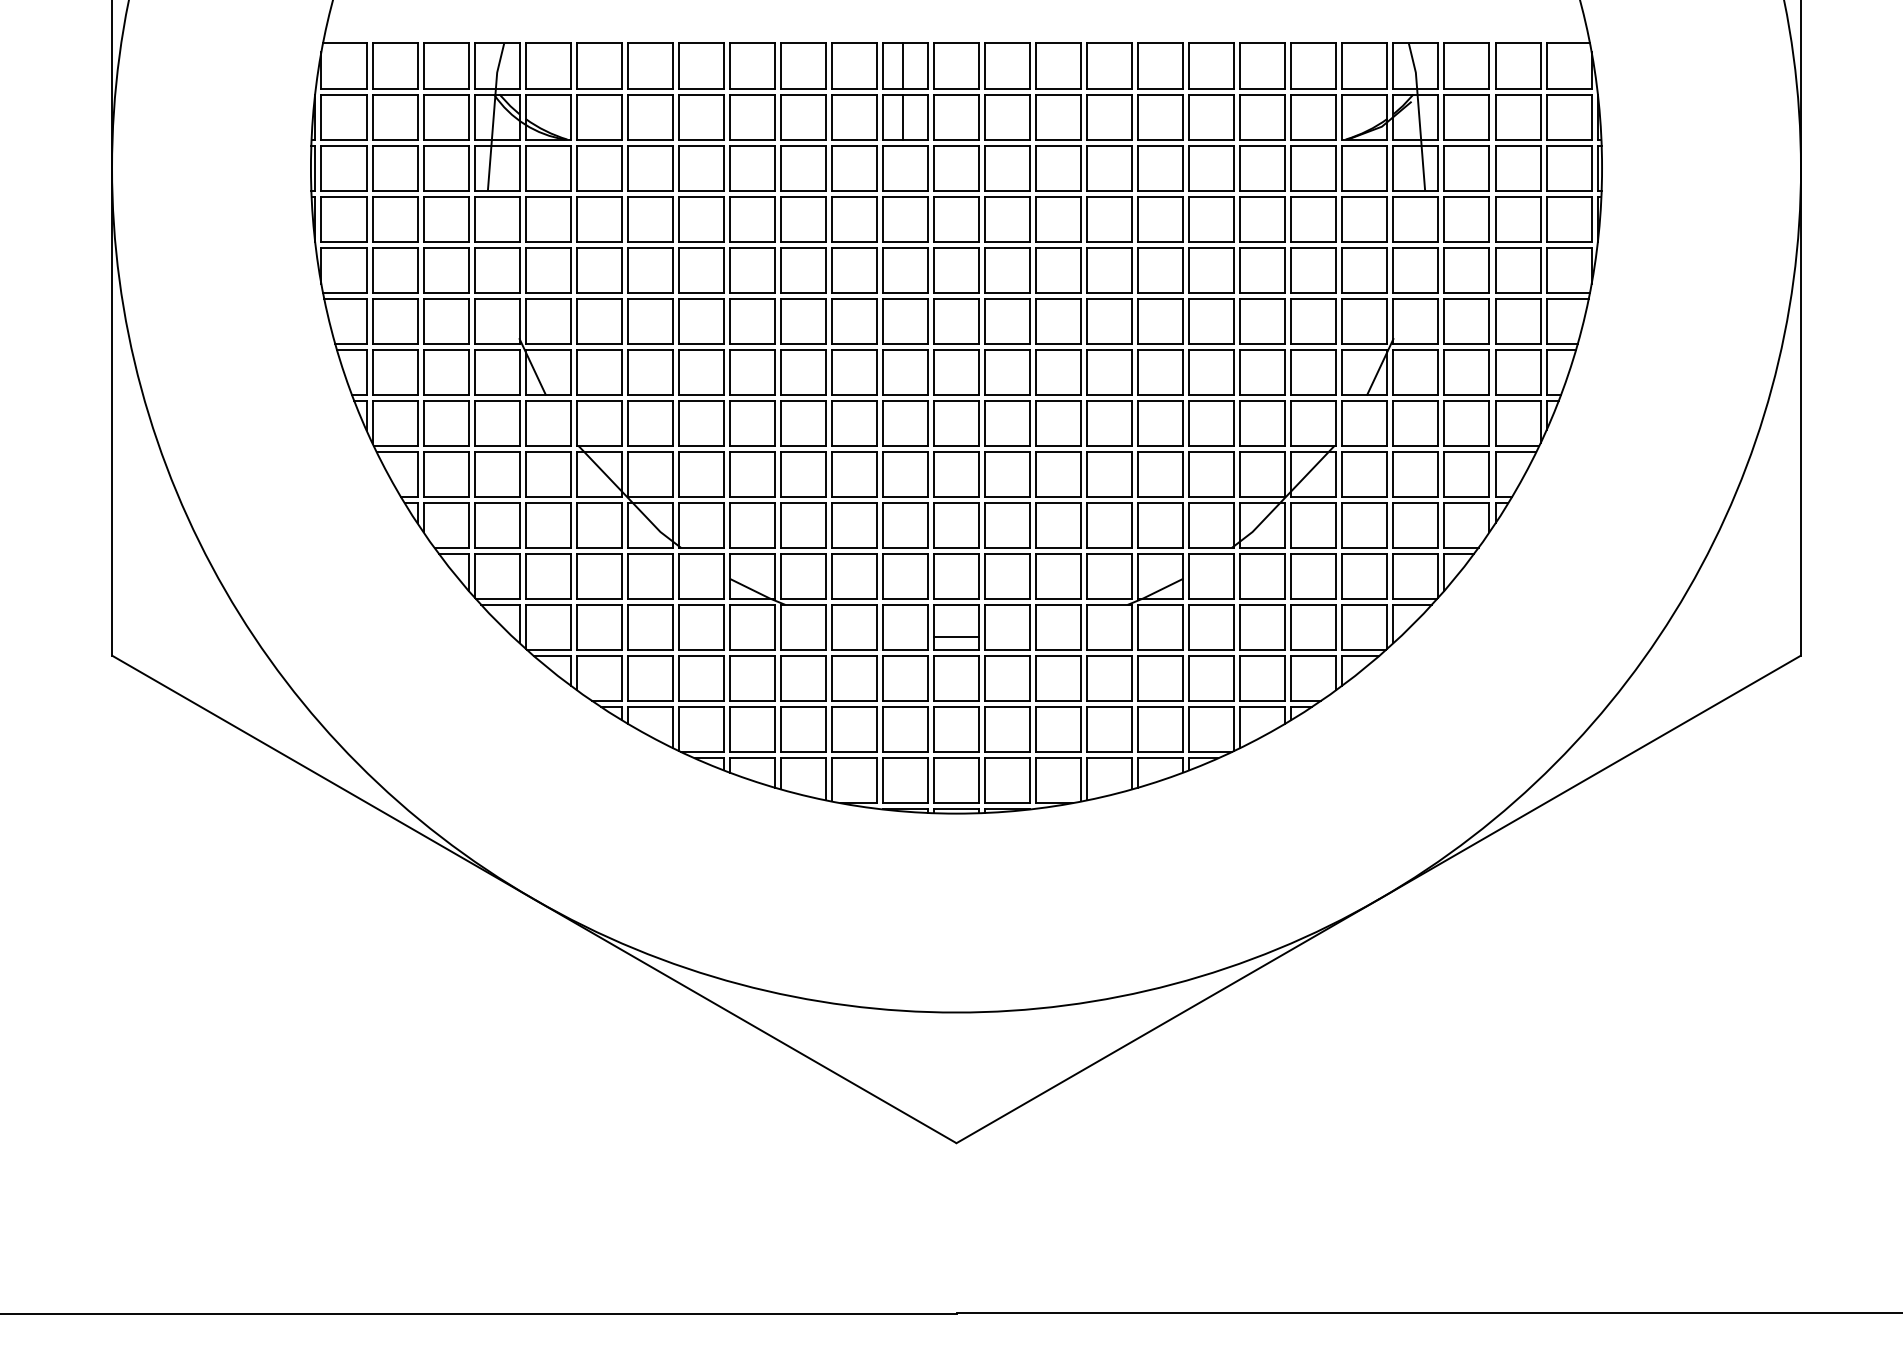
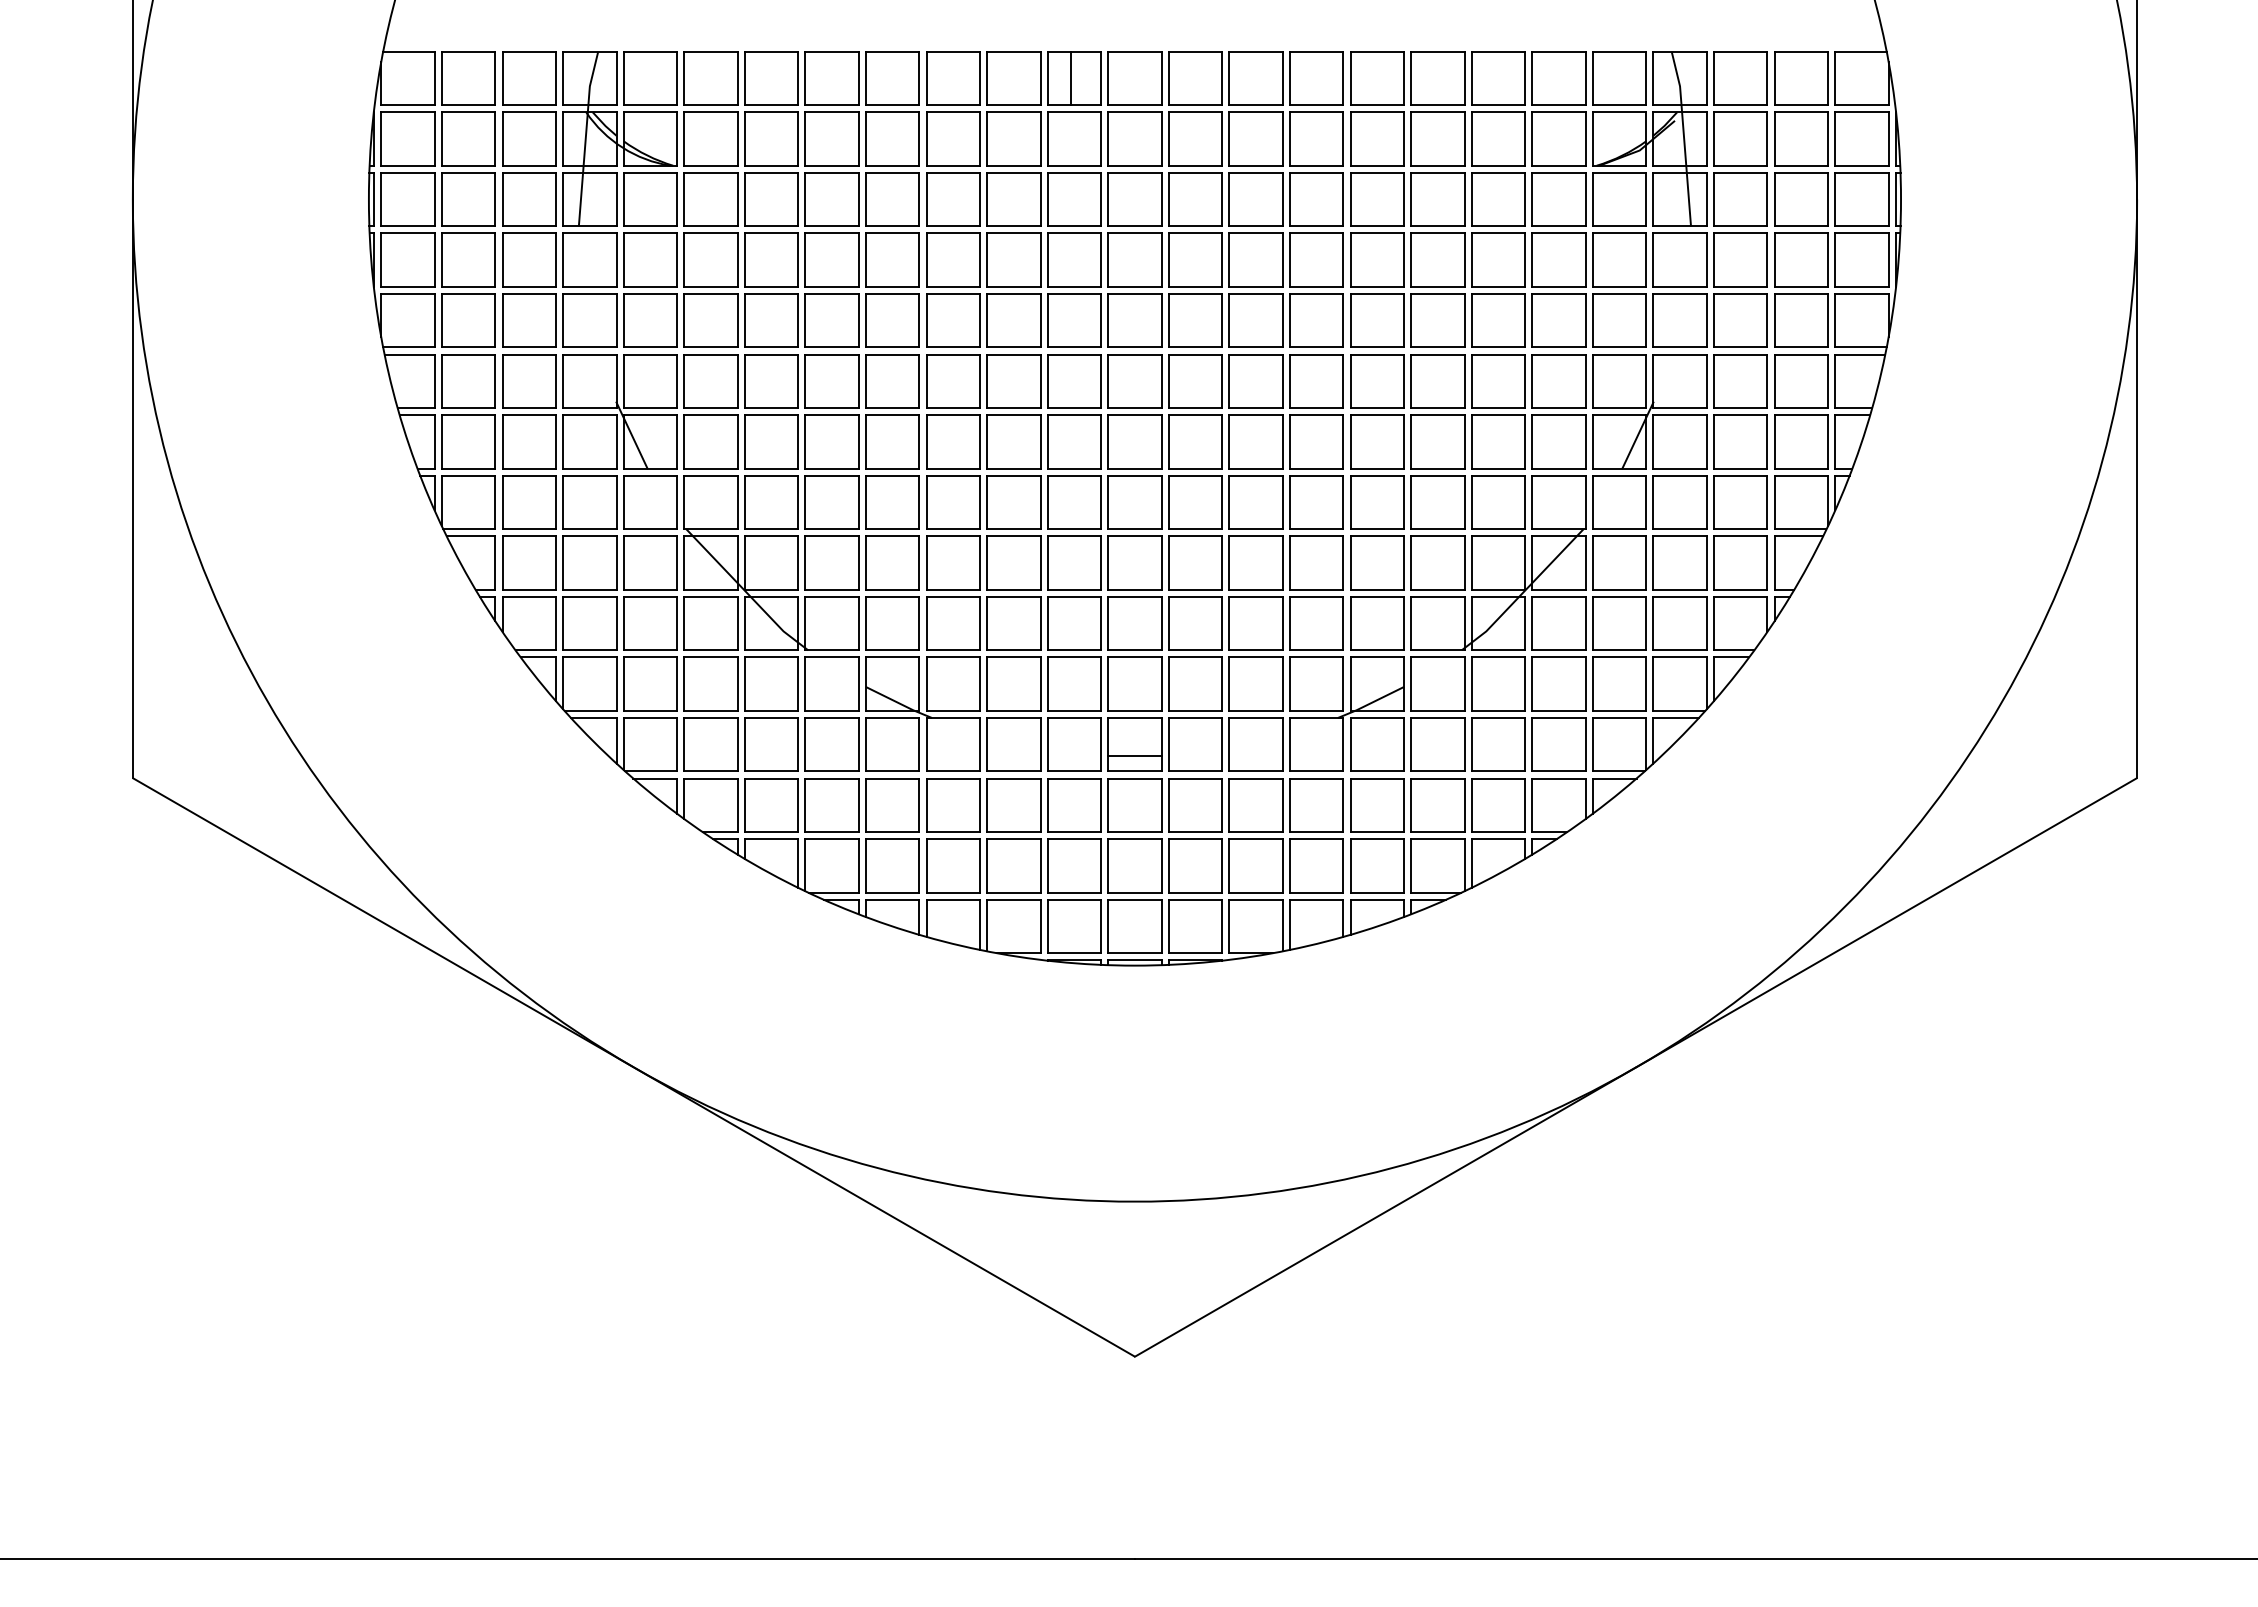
line: (903, 116) -> (1071, 138), removed

